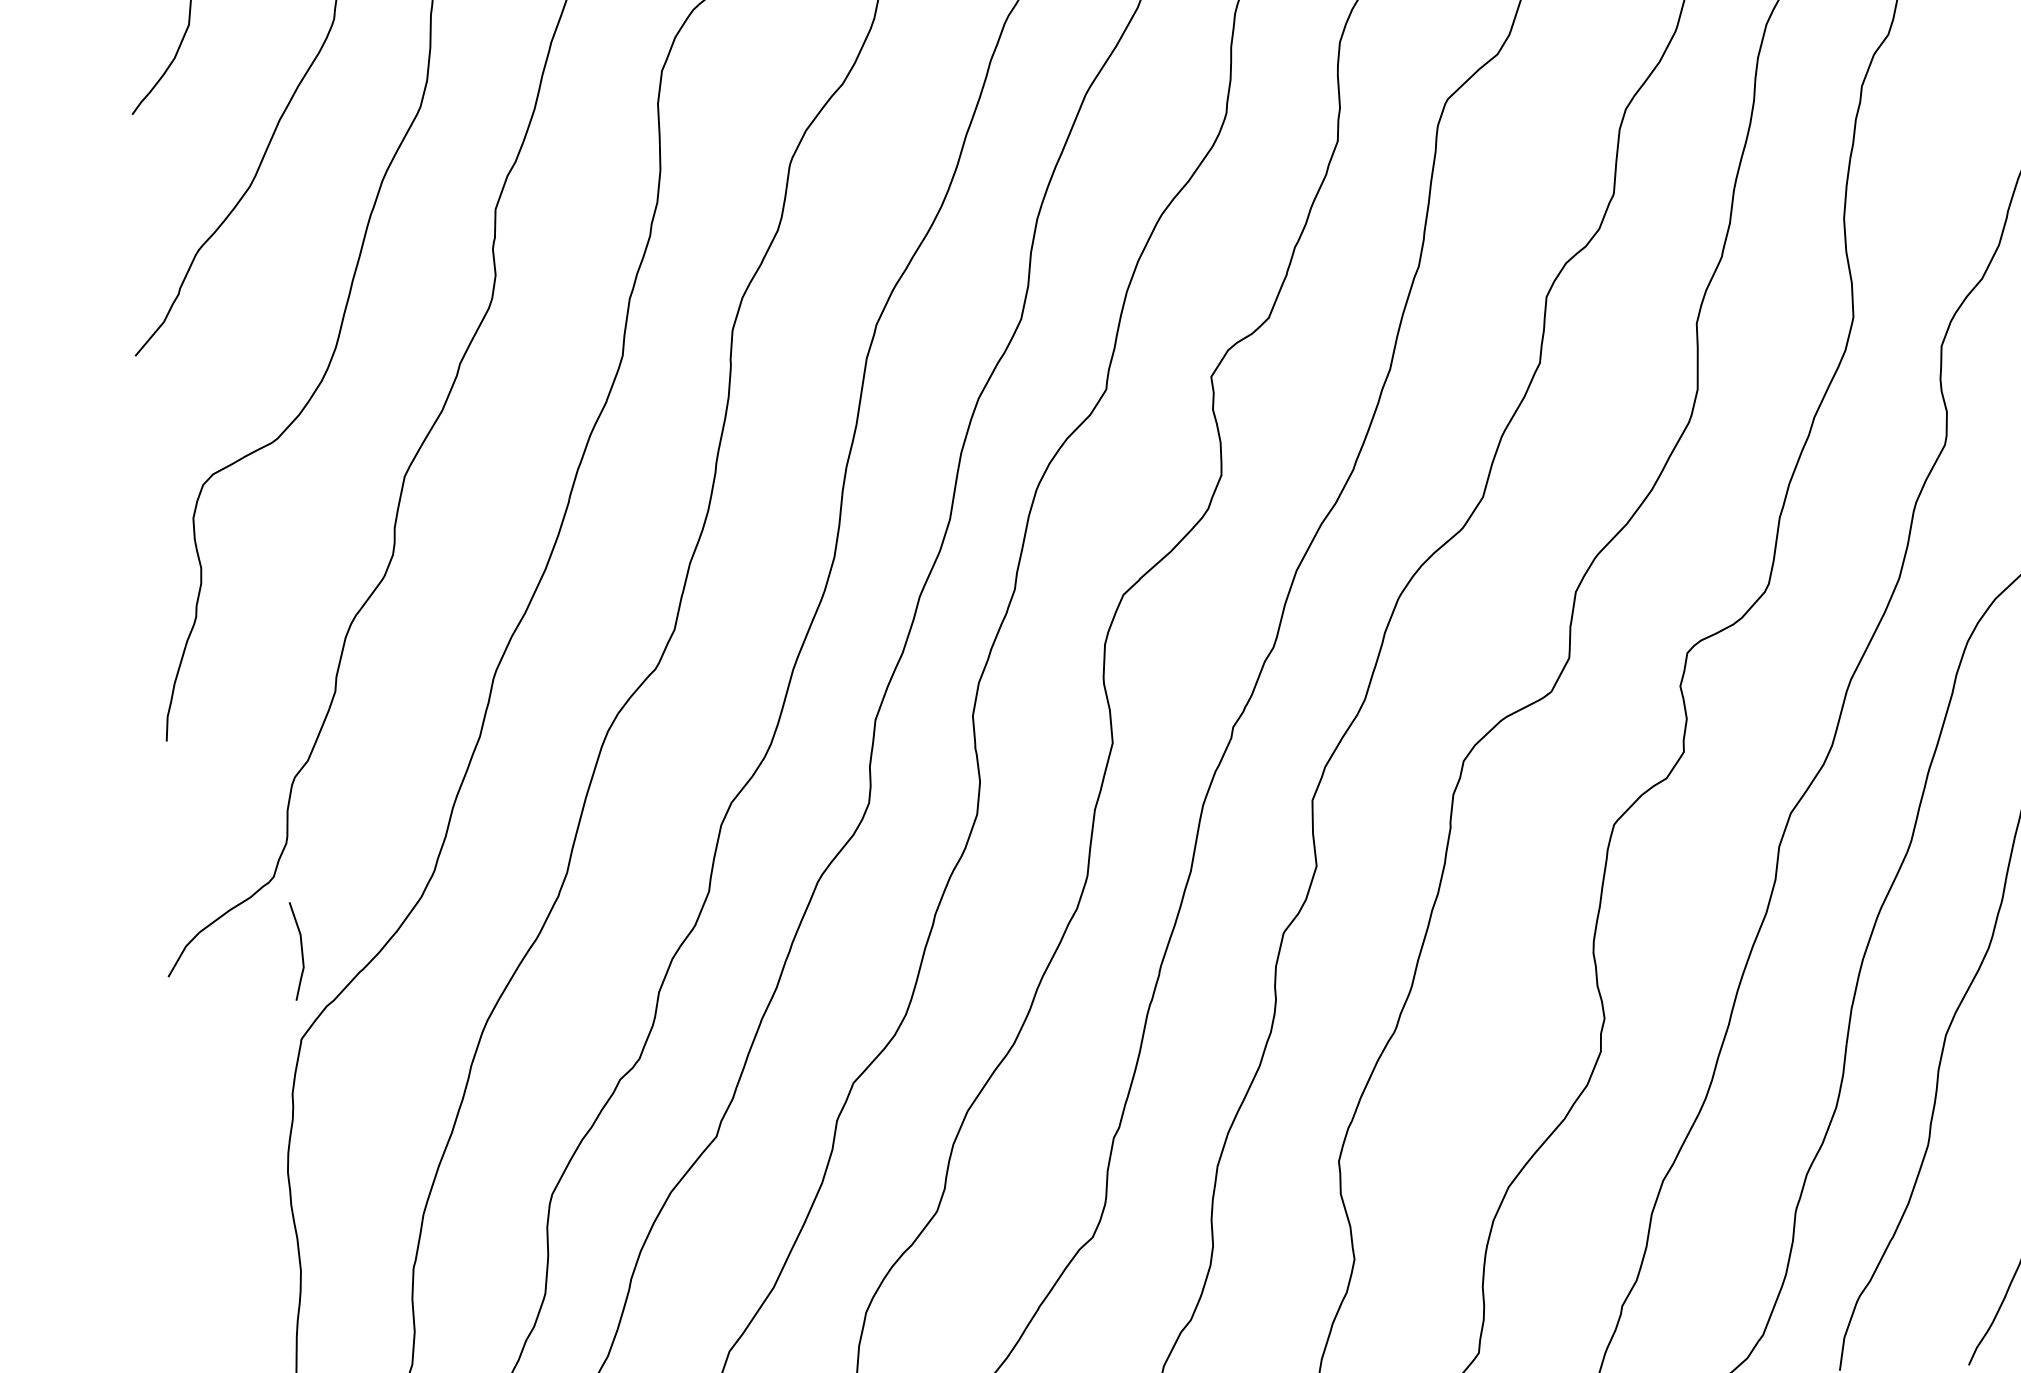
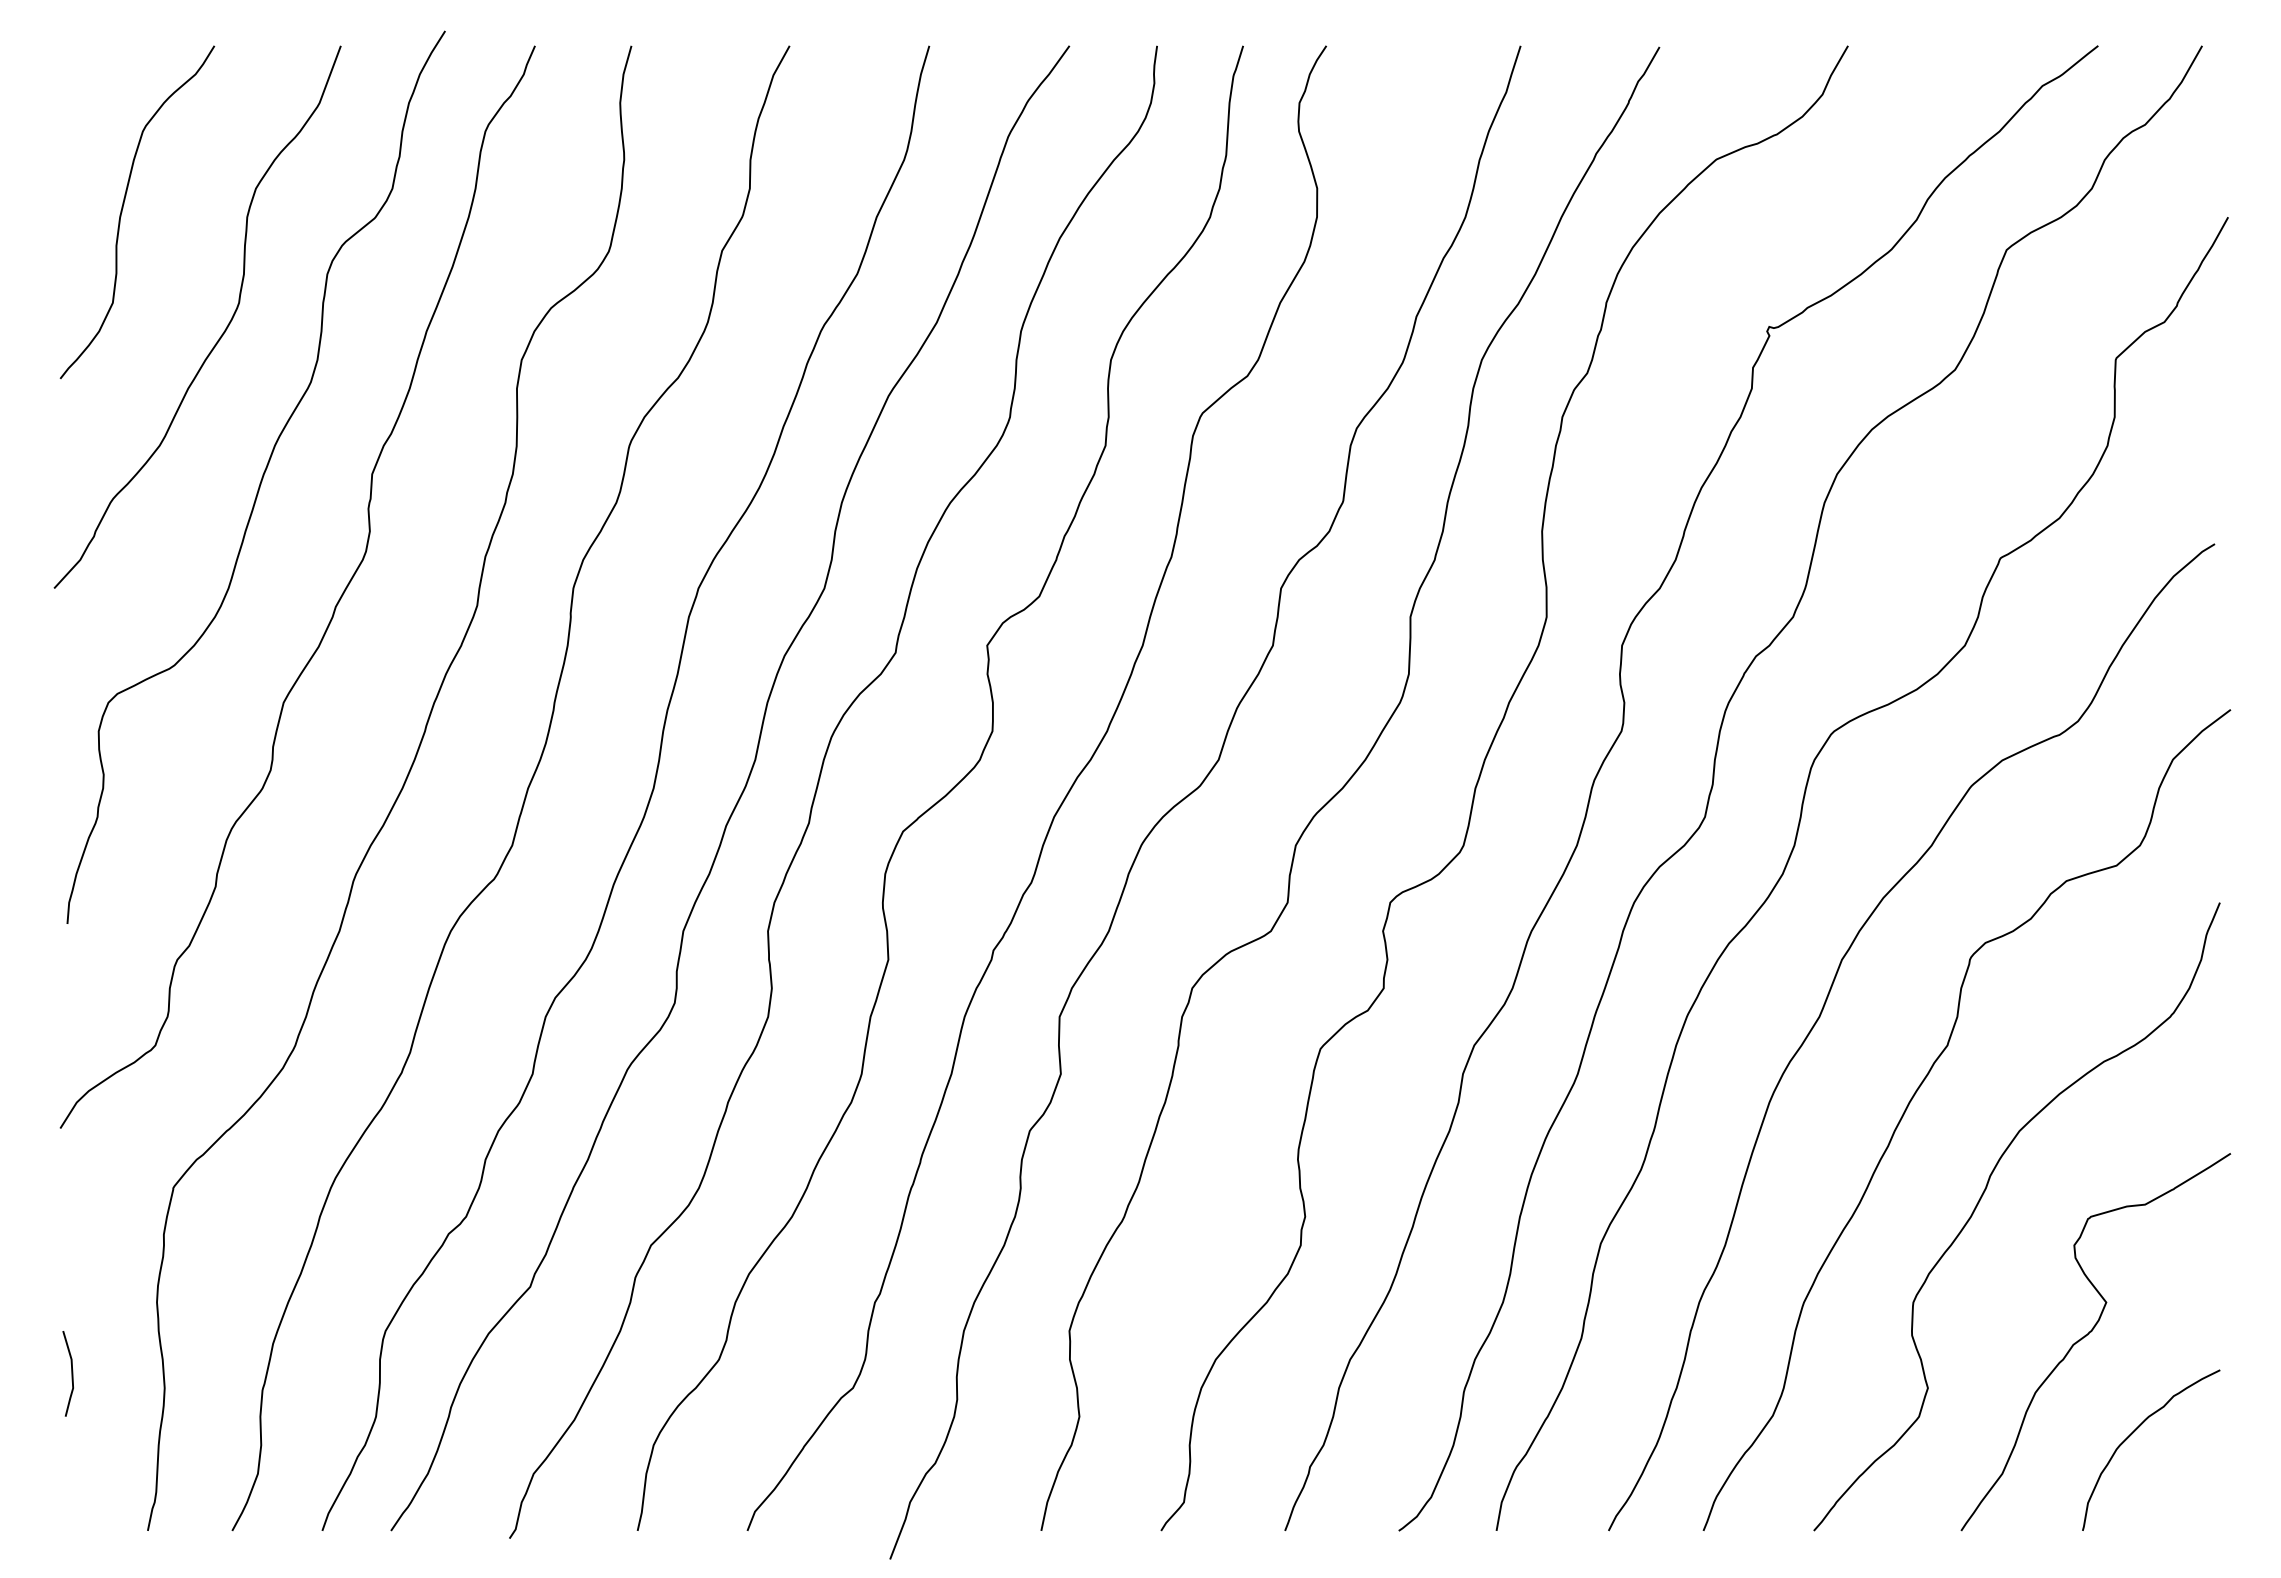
line: (301, 950) -> (71, 1373), moved

